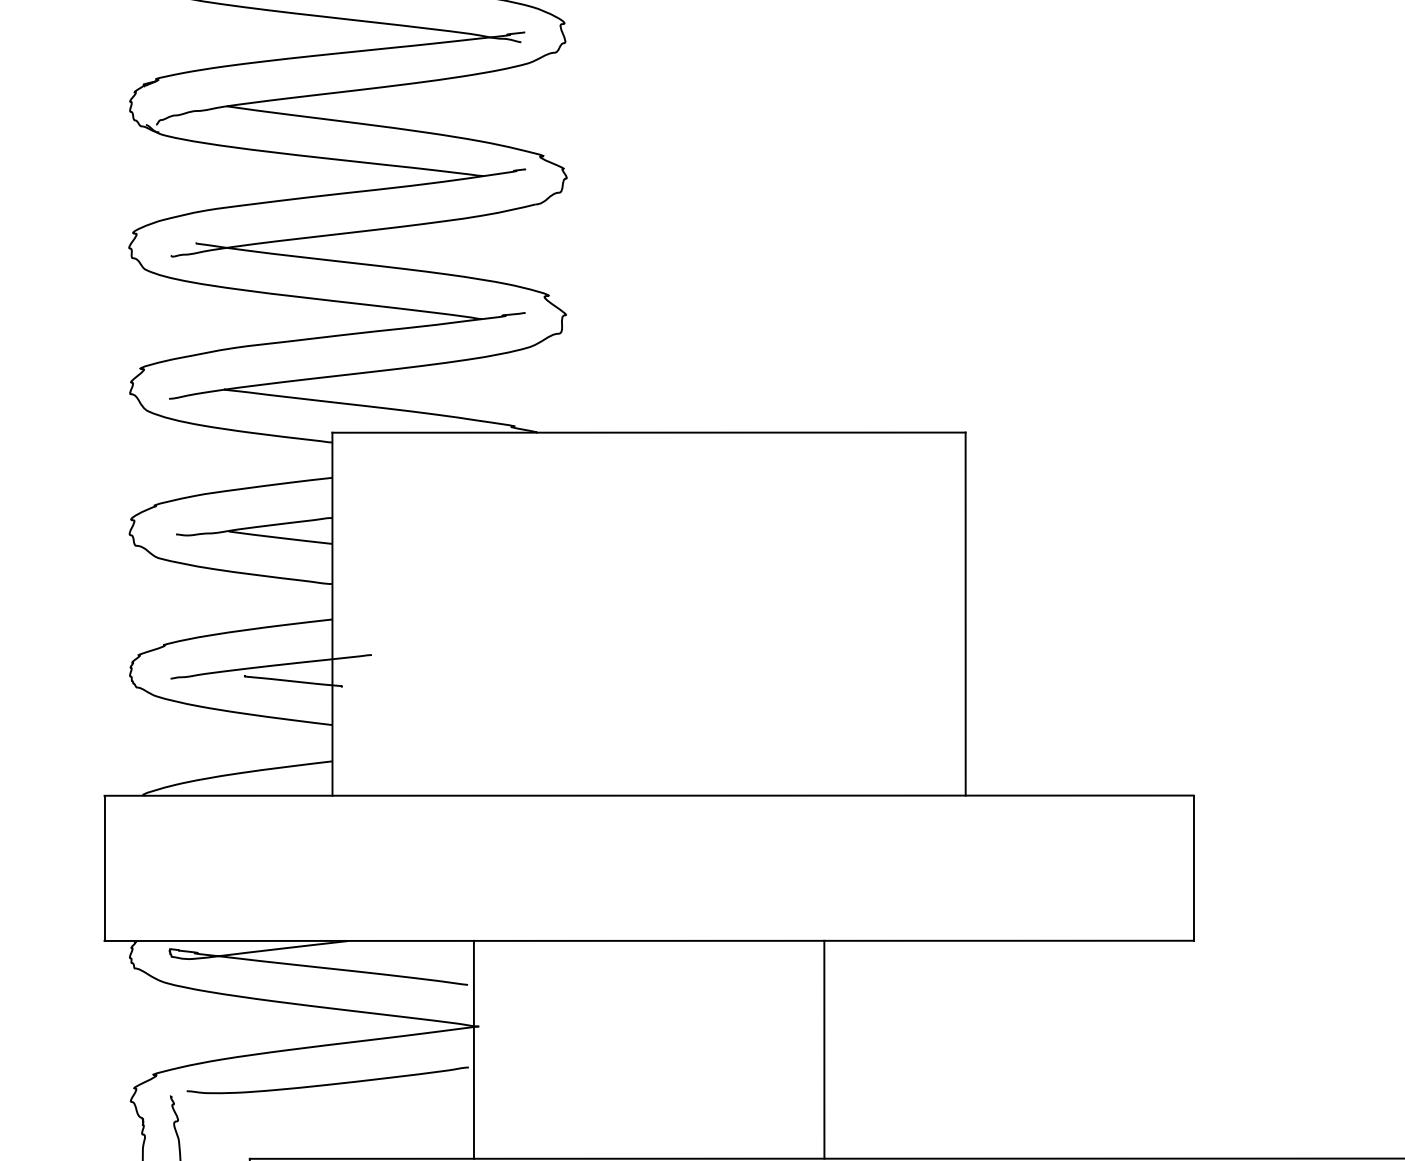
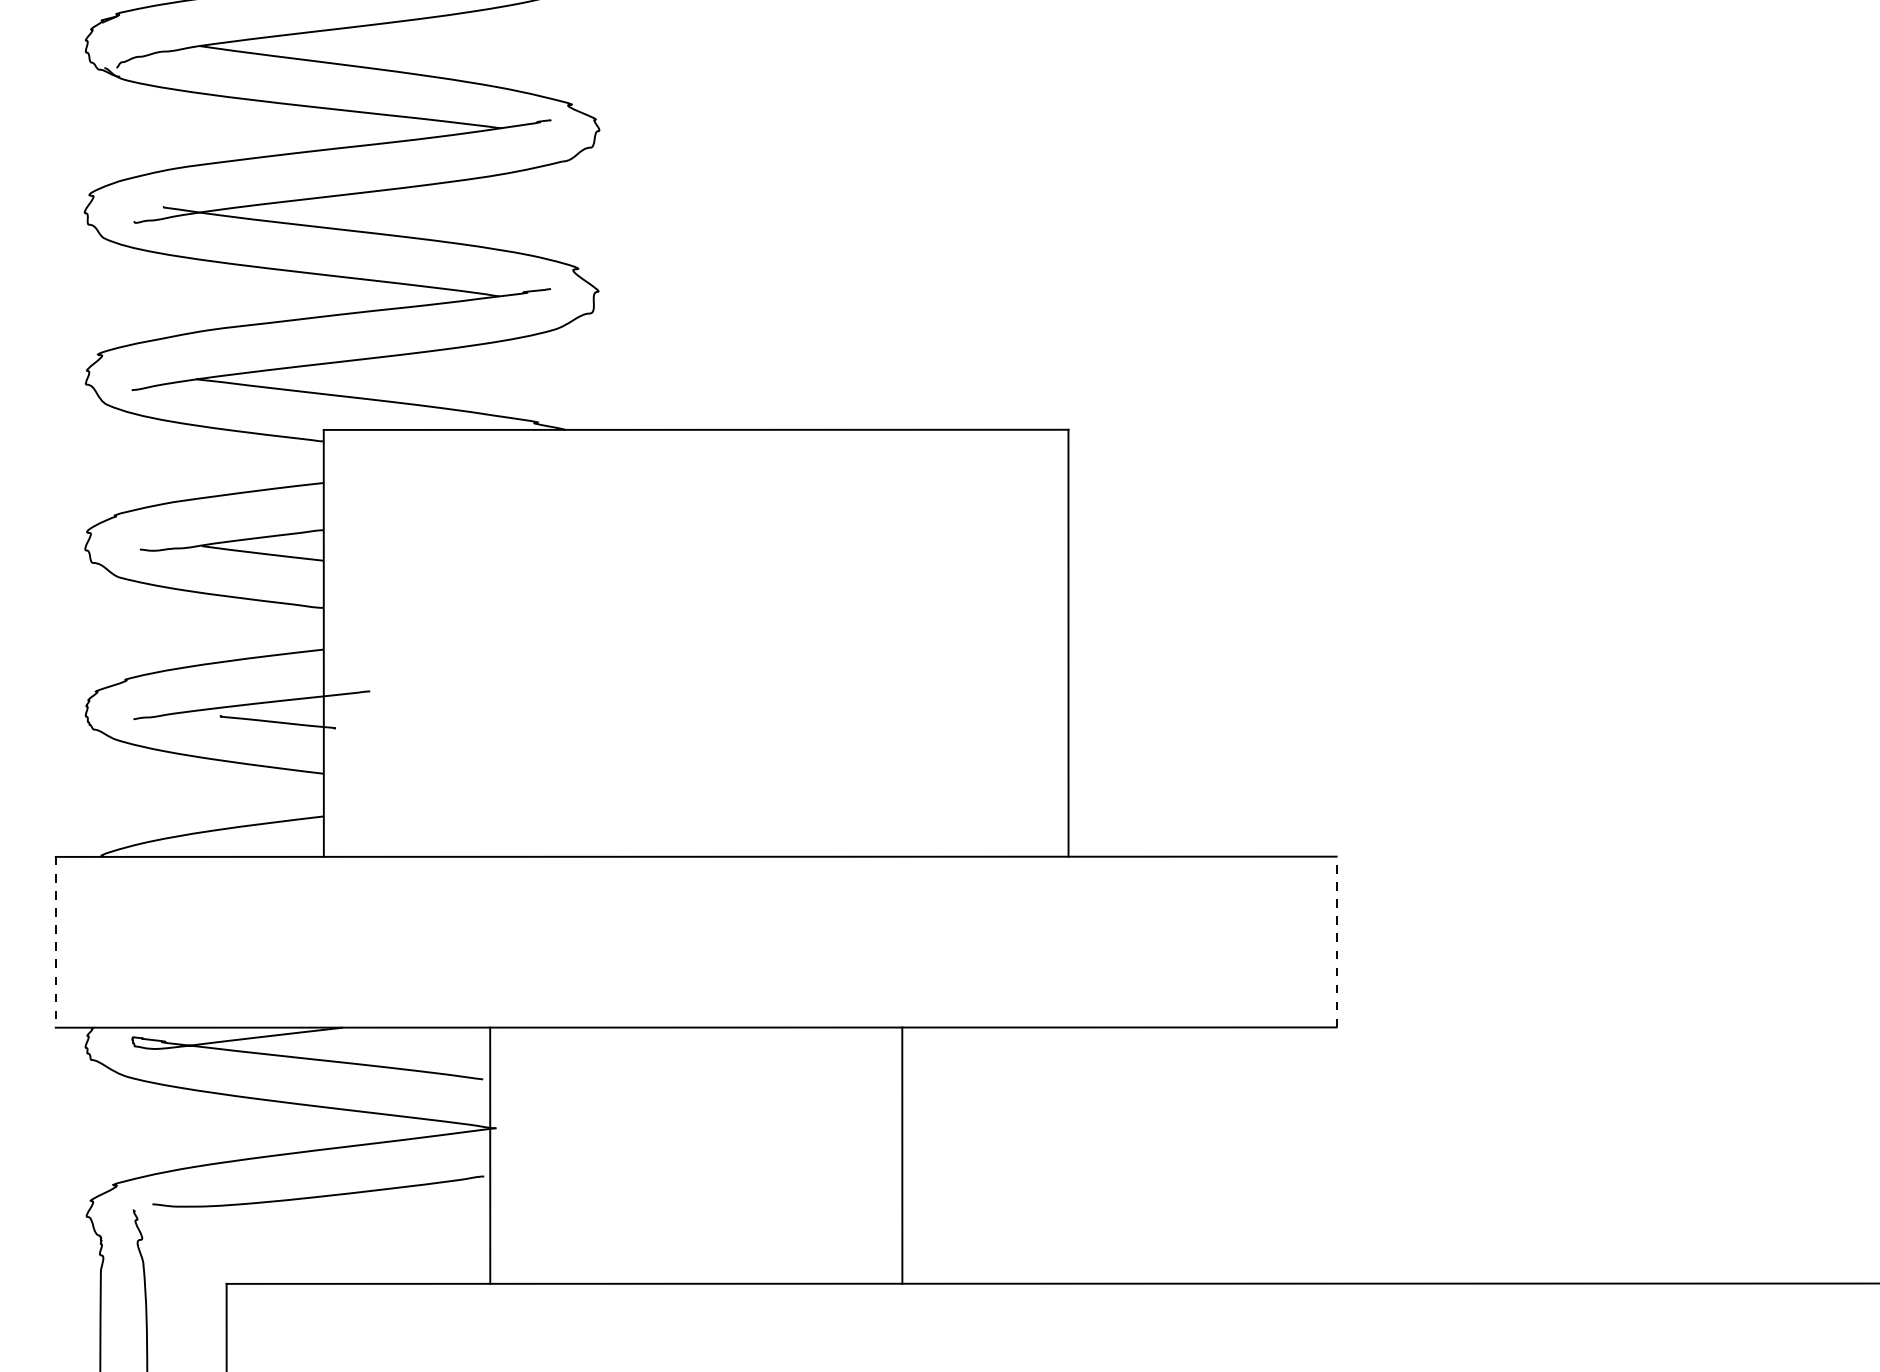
line: (1193, 867) -> (1336, 941), solid -> dashed
line: (104, 868) -> (55, 942), solid -> dashed

